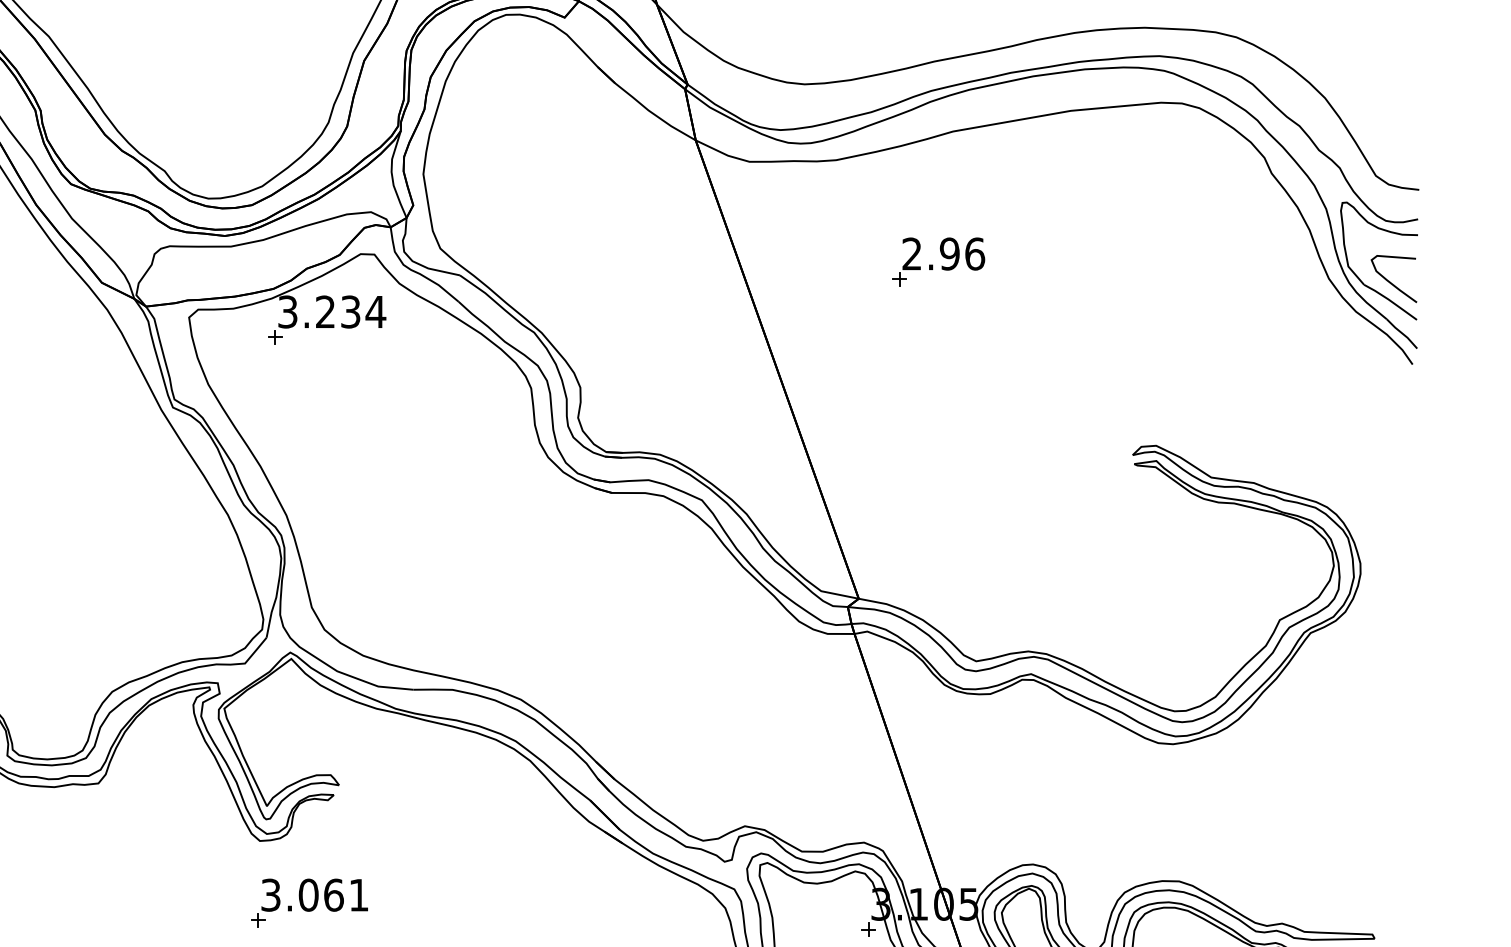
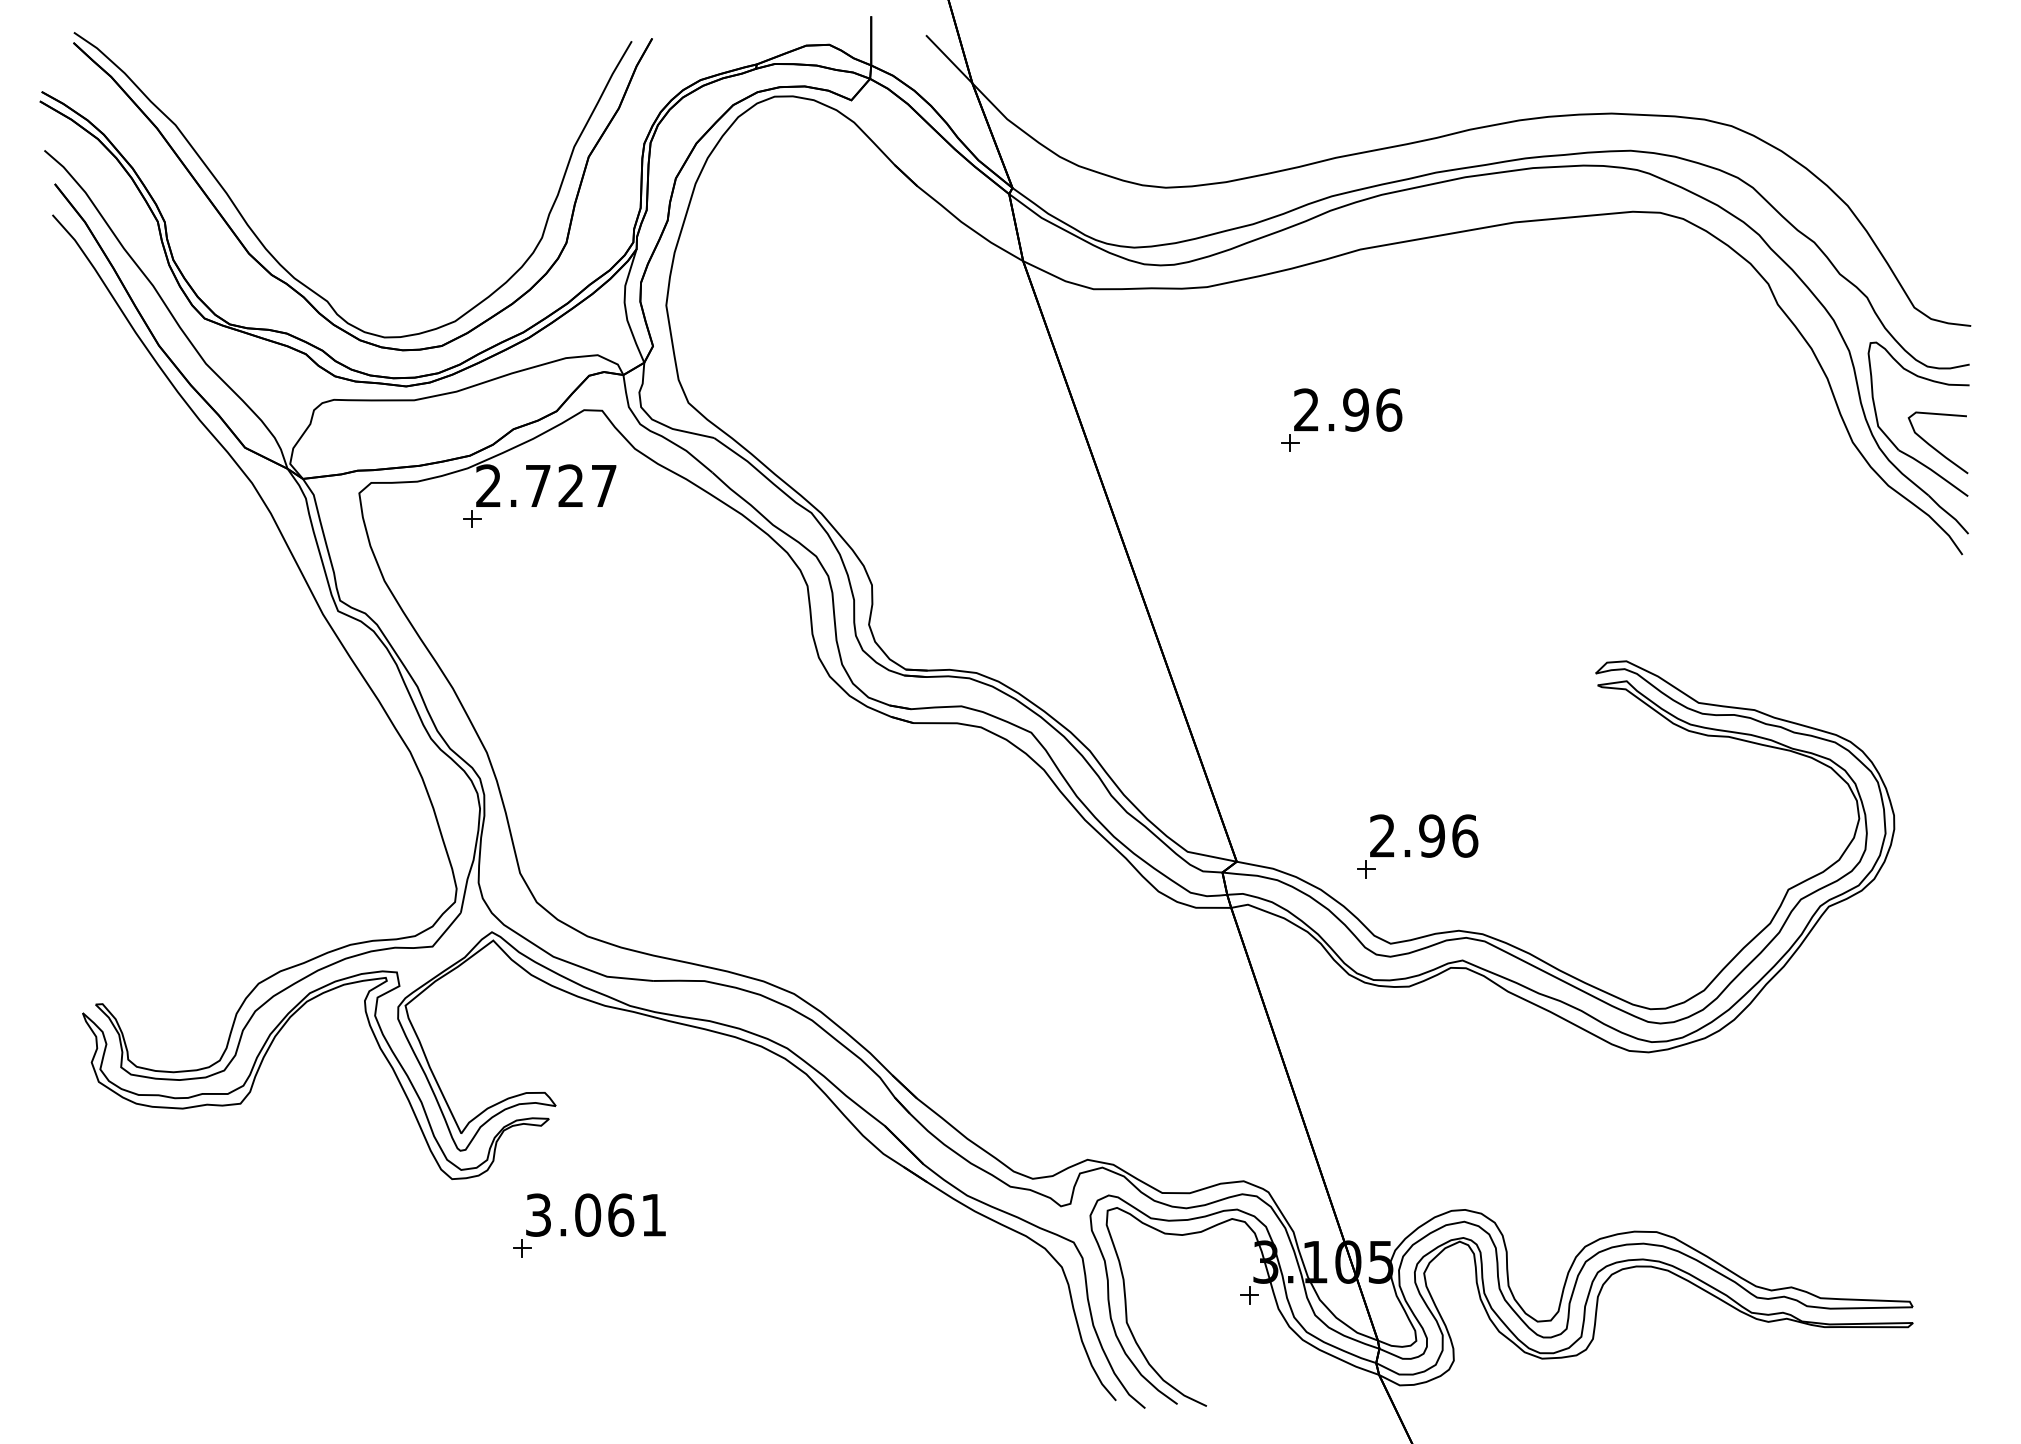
text: (331, 311) -> (546, 485), 3.234 -> 2.727
part: (999, 590) -> (1421, 851), added
part: (309, 903) -> (589, 1225), moved

